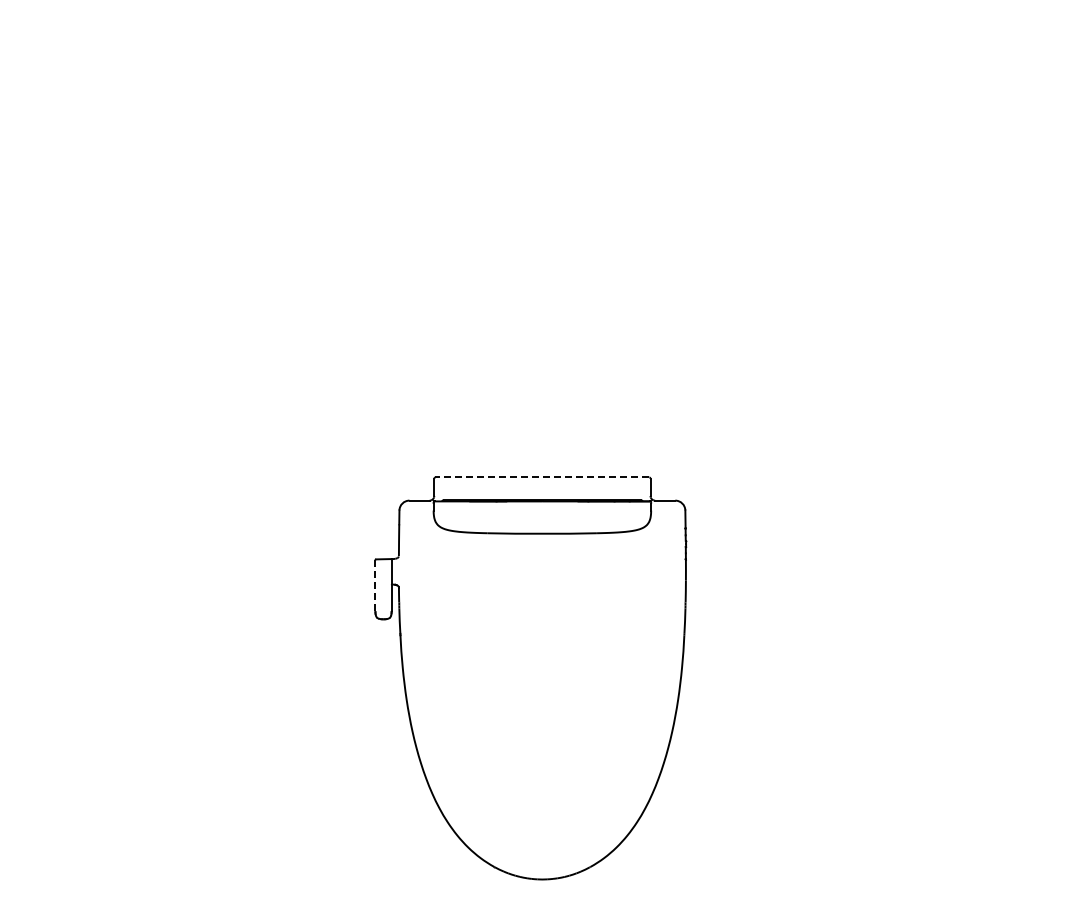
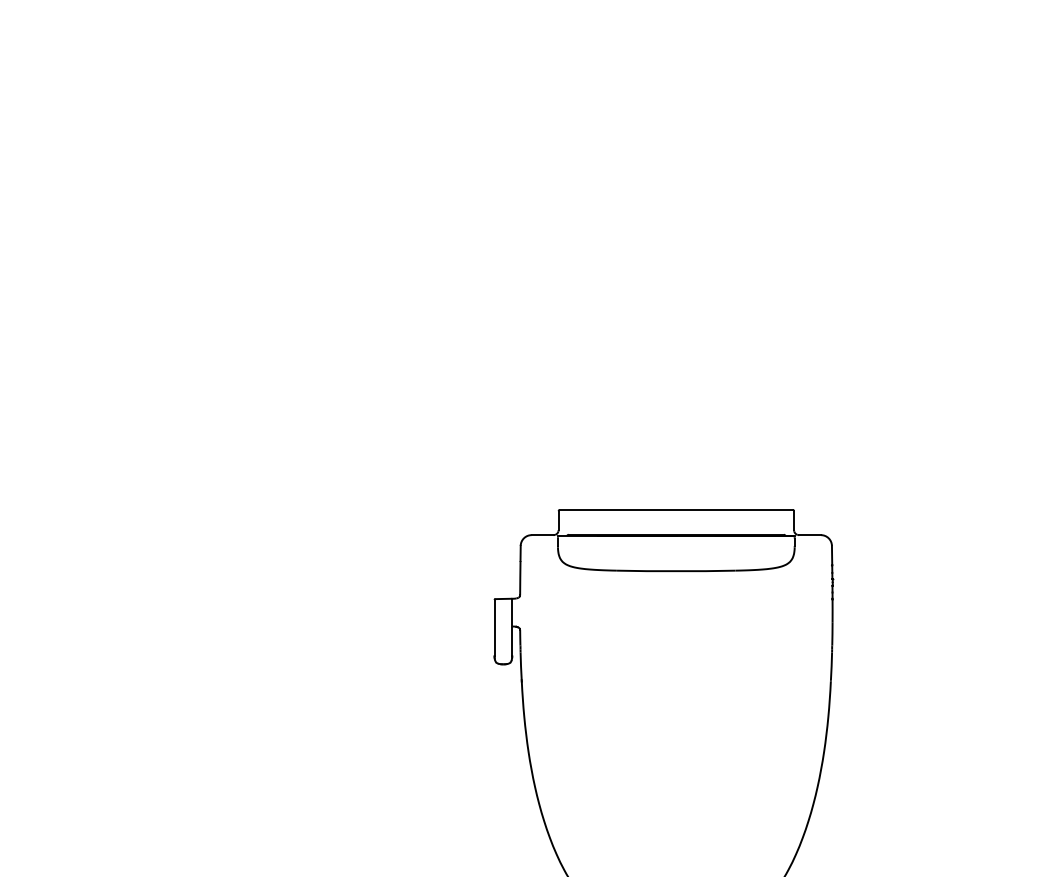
line: (542, 477) -> (676, 509), dashed -> solid
line: (375, 585) -> (494, 627), dashed -> solid

